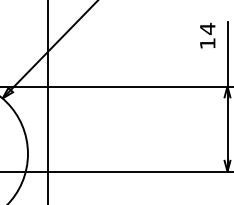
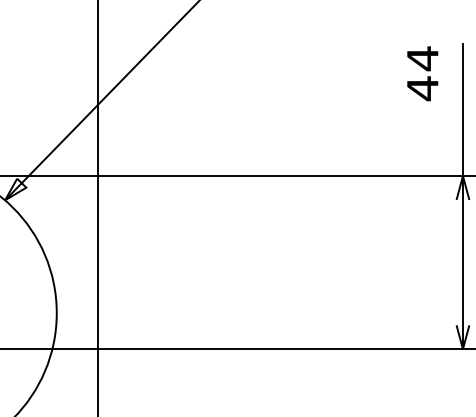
text: (207, 43) -> (422, 88), 14 -> 44

